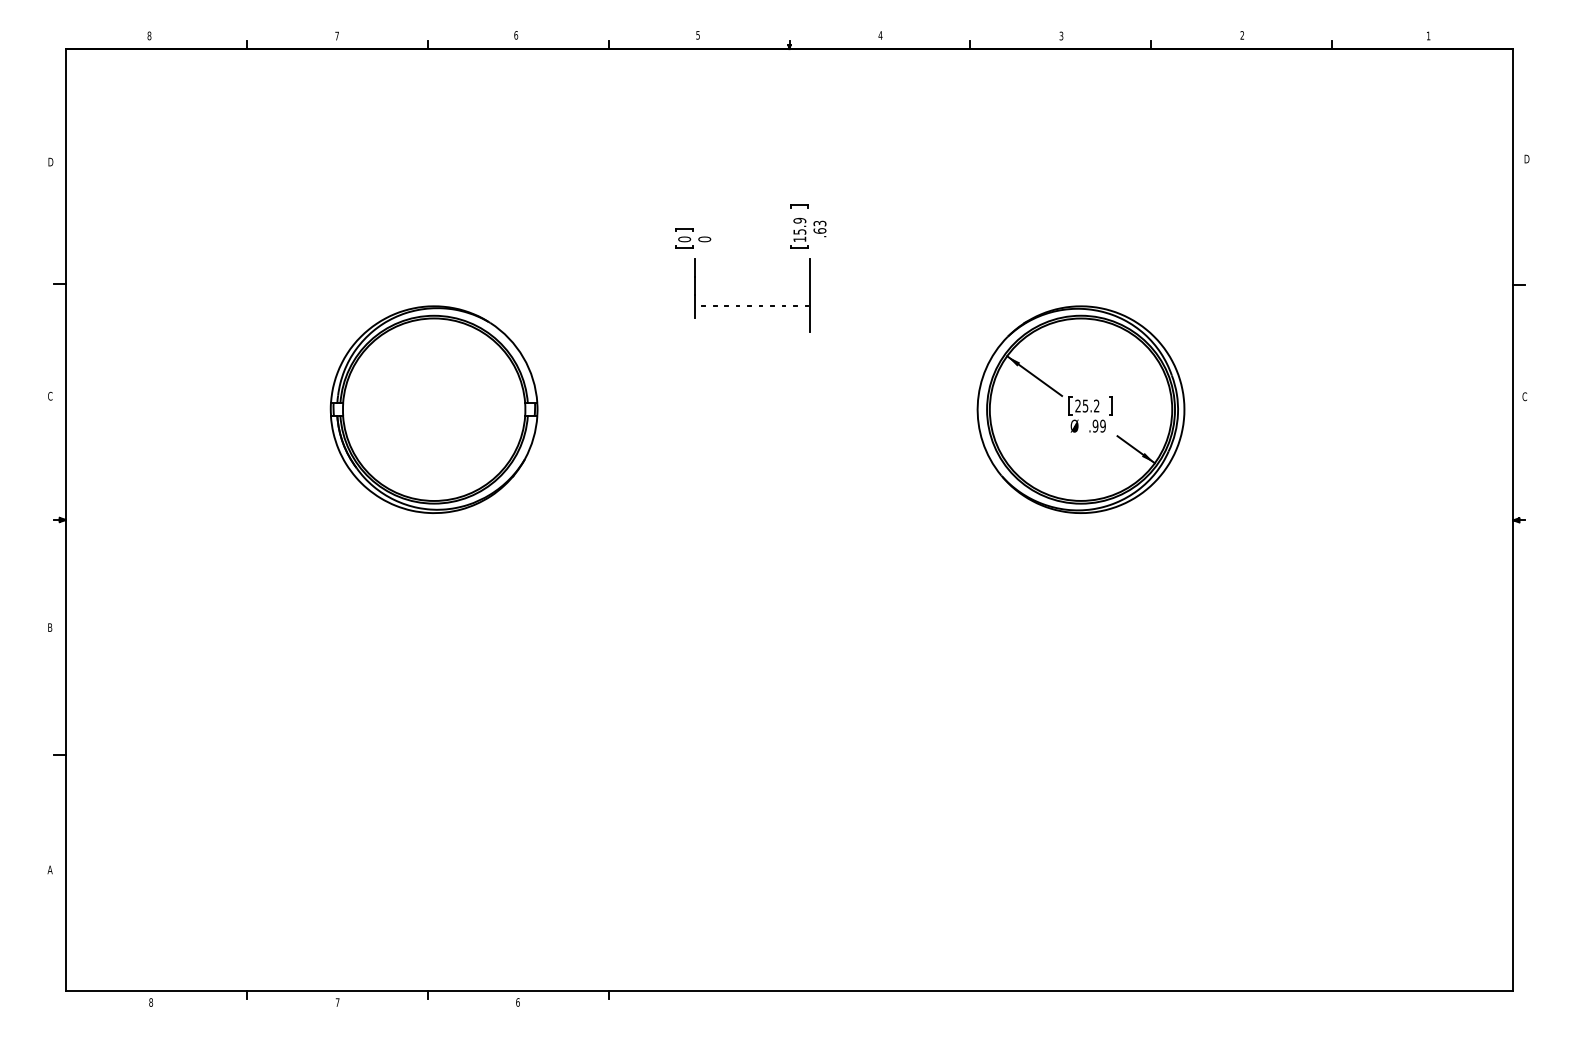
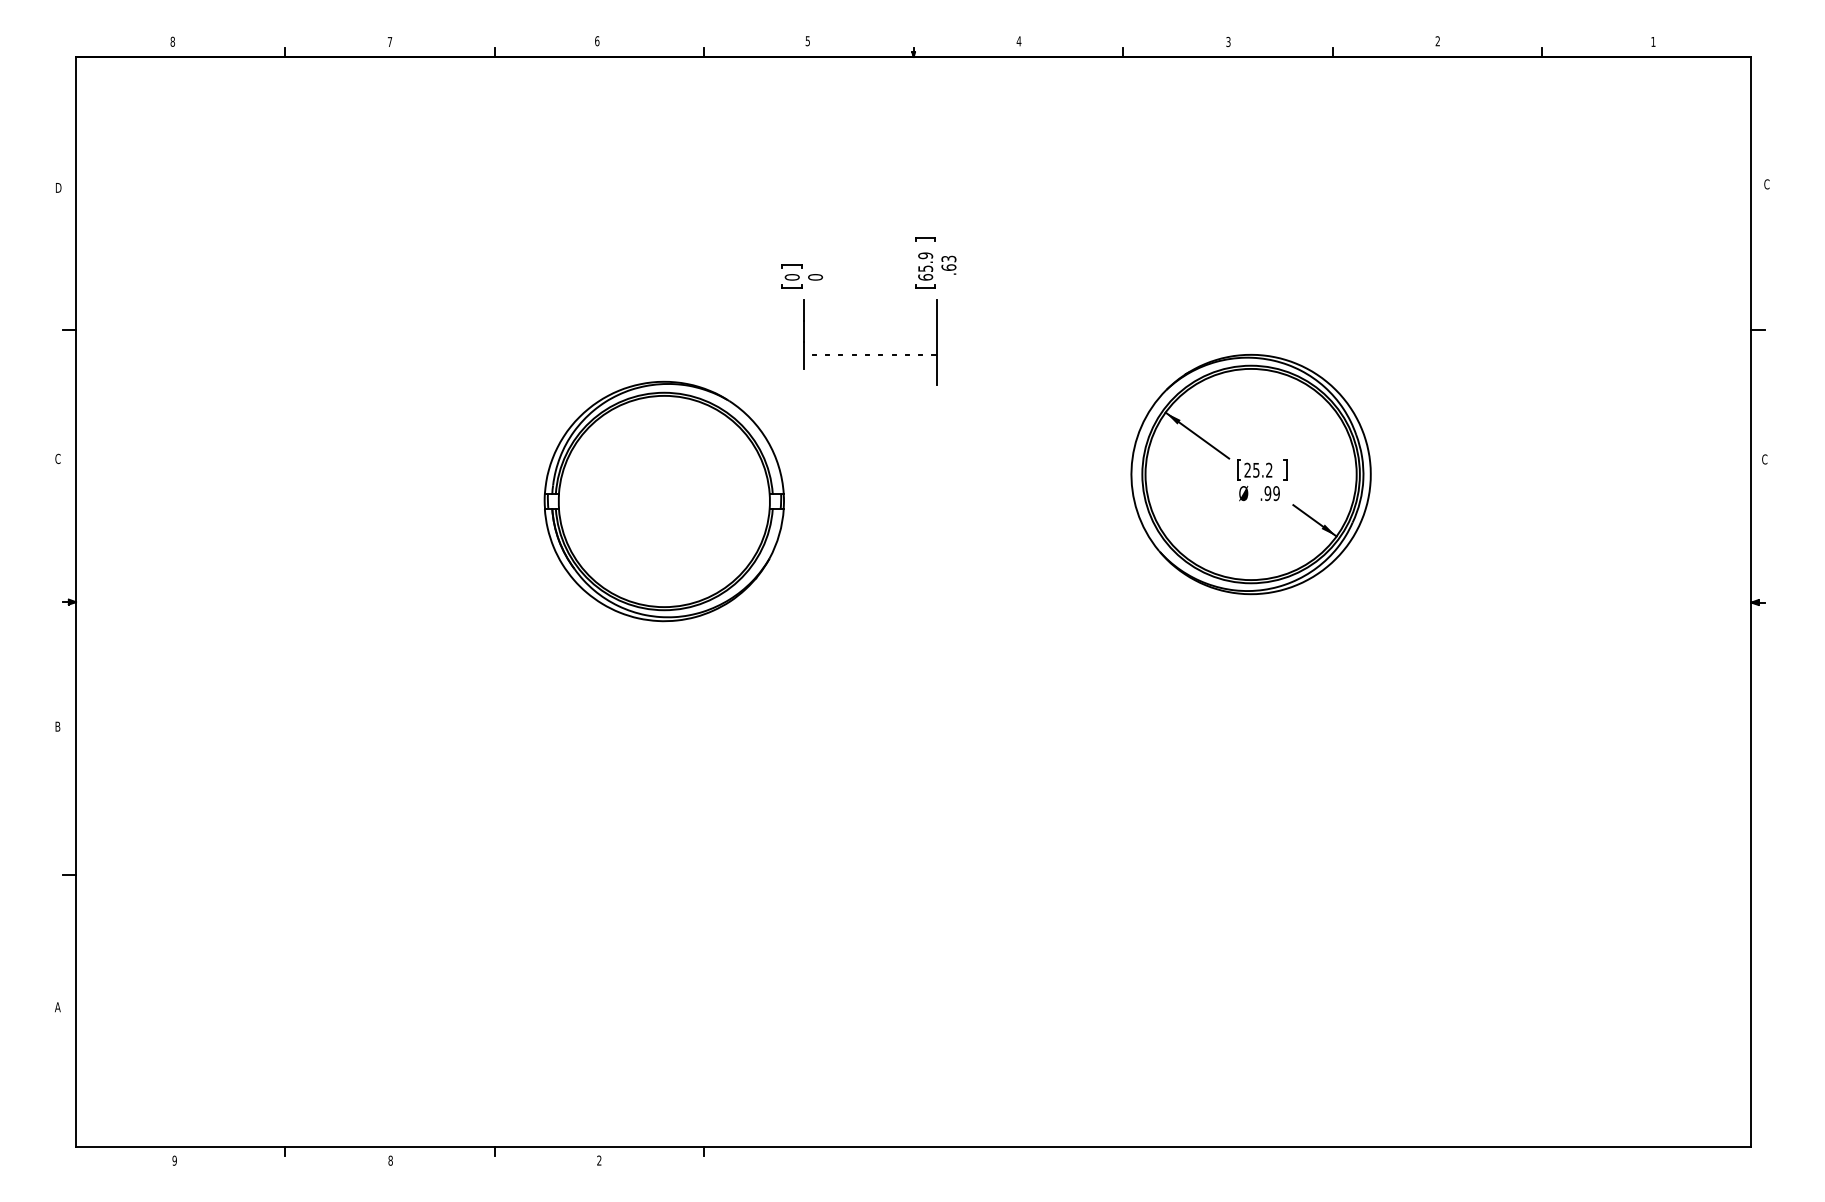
text: (1527, 159) -> (1767, 184), D -> C
text: (799, 239) -> (925, 277), 15.9 -> 65.9
part: (433, 409) -> (663, 501), moved
text: (150, 1002) -> (174, 1160), 8 -> 9
text: (337, 1002) -> (390, 1160), 7 -> 8
text: (518, 1002) -> (599, 1160), 6 -> 2

